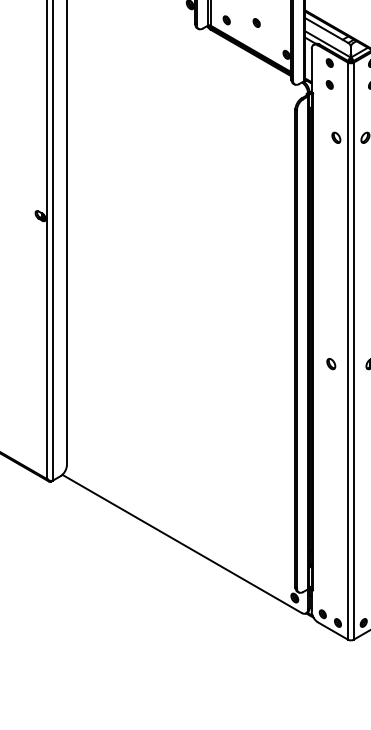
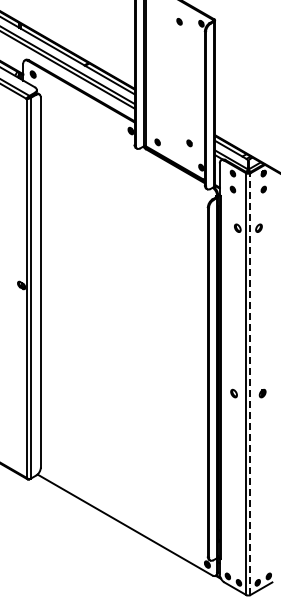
part: (256, 23) -> (189, 143), moved
line: (353, 351) -> (250, 384), solid -> dashed

